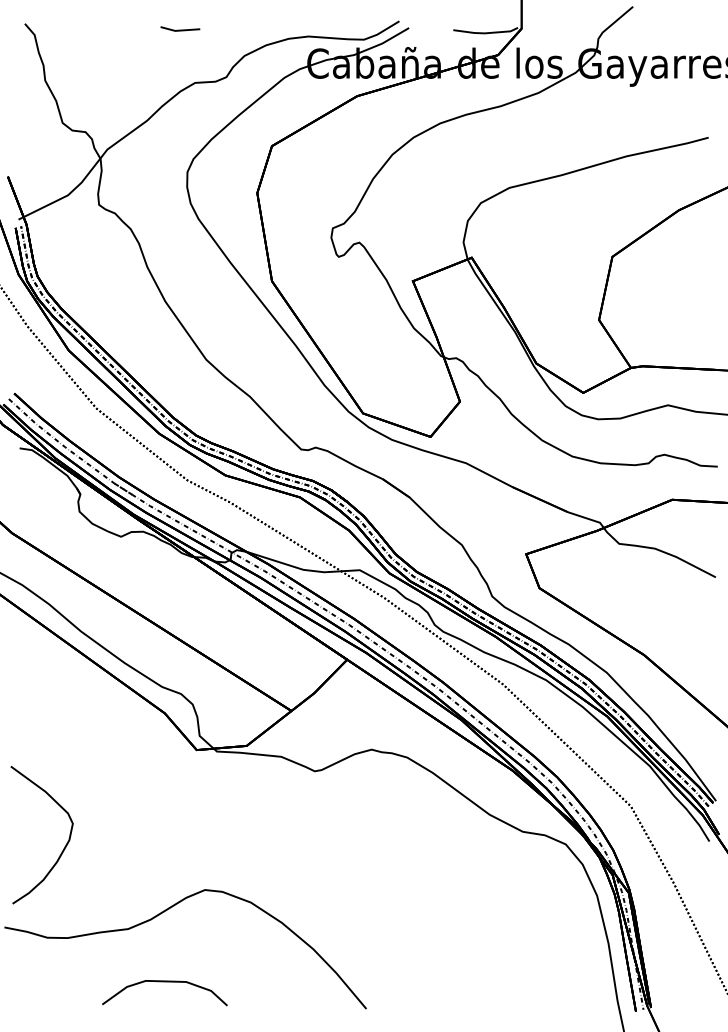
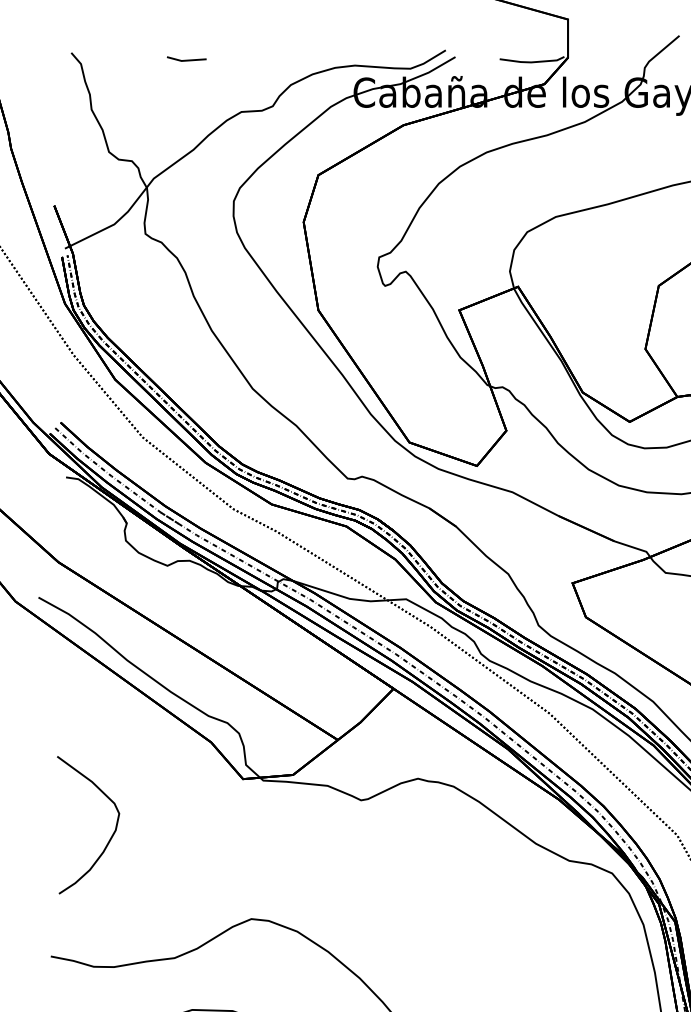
line: (180, 29) -> (186, 59), moved
curve: (64, 846) -> (110, 836), moved

